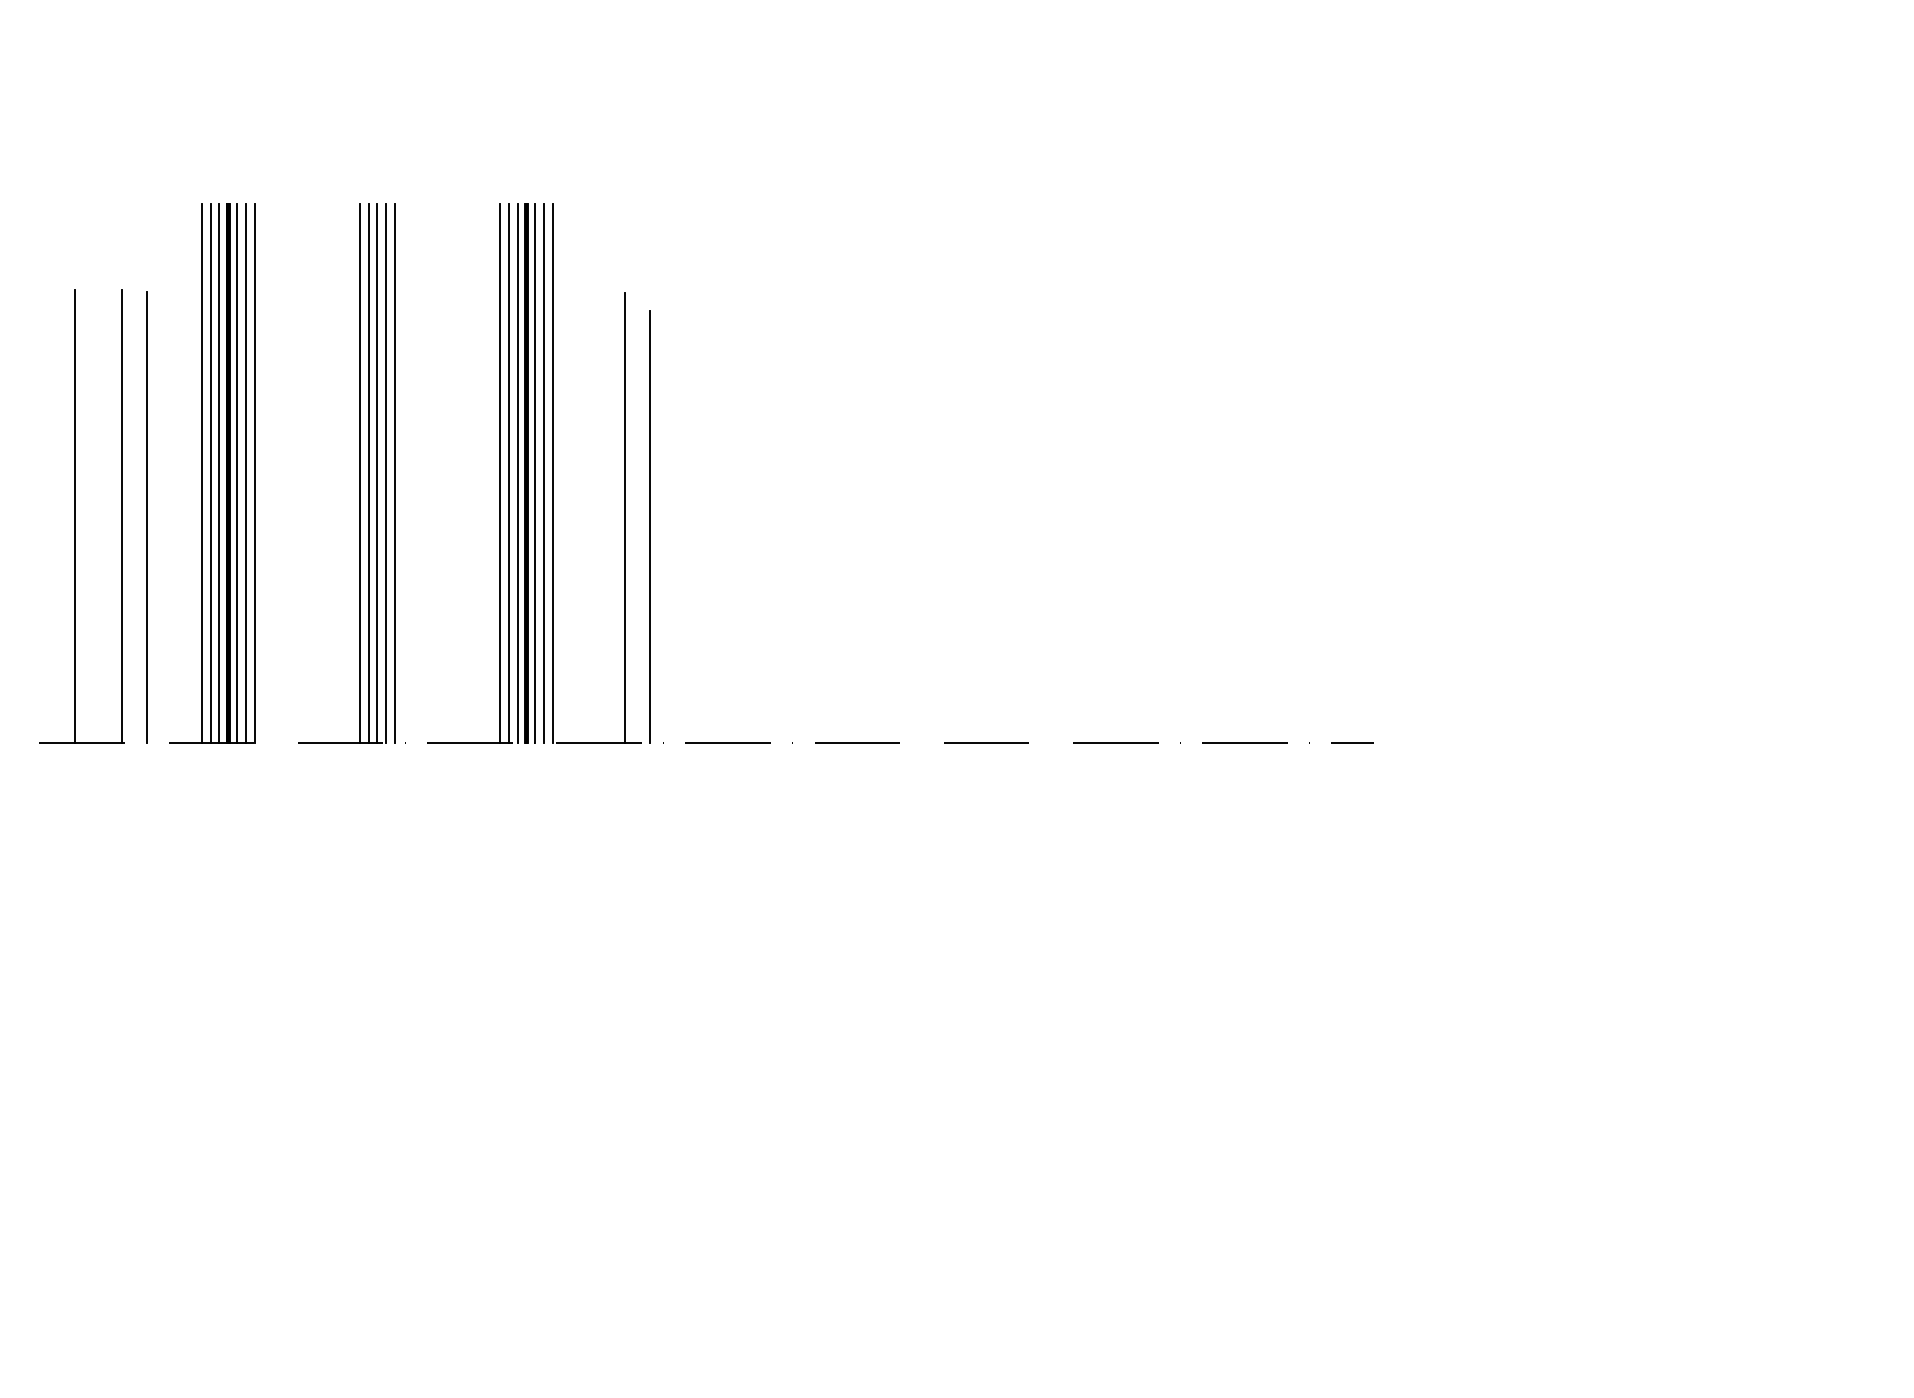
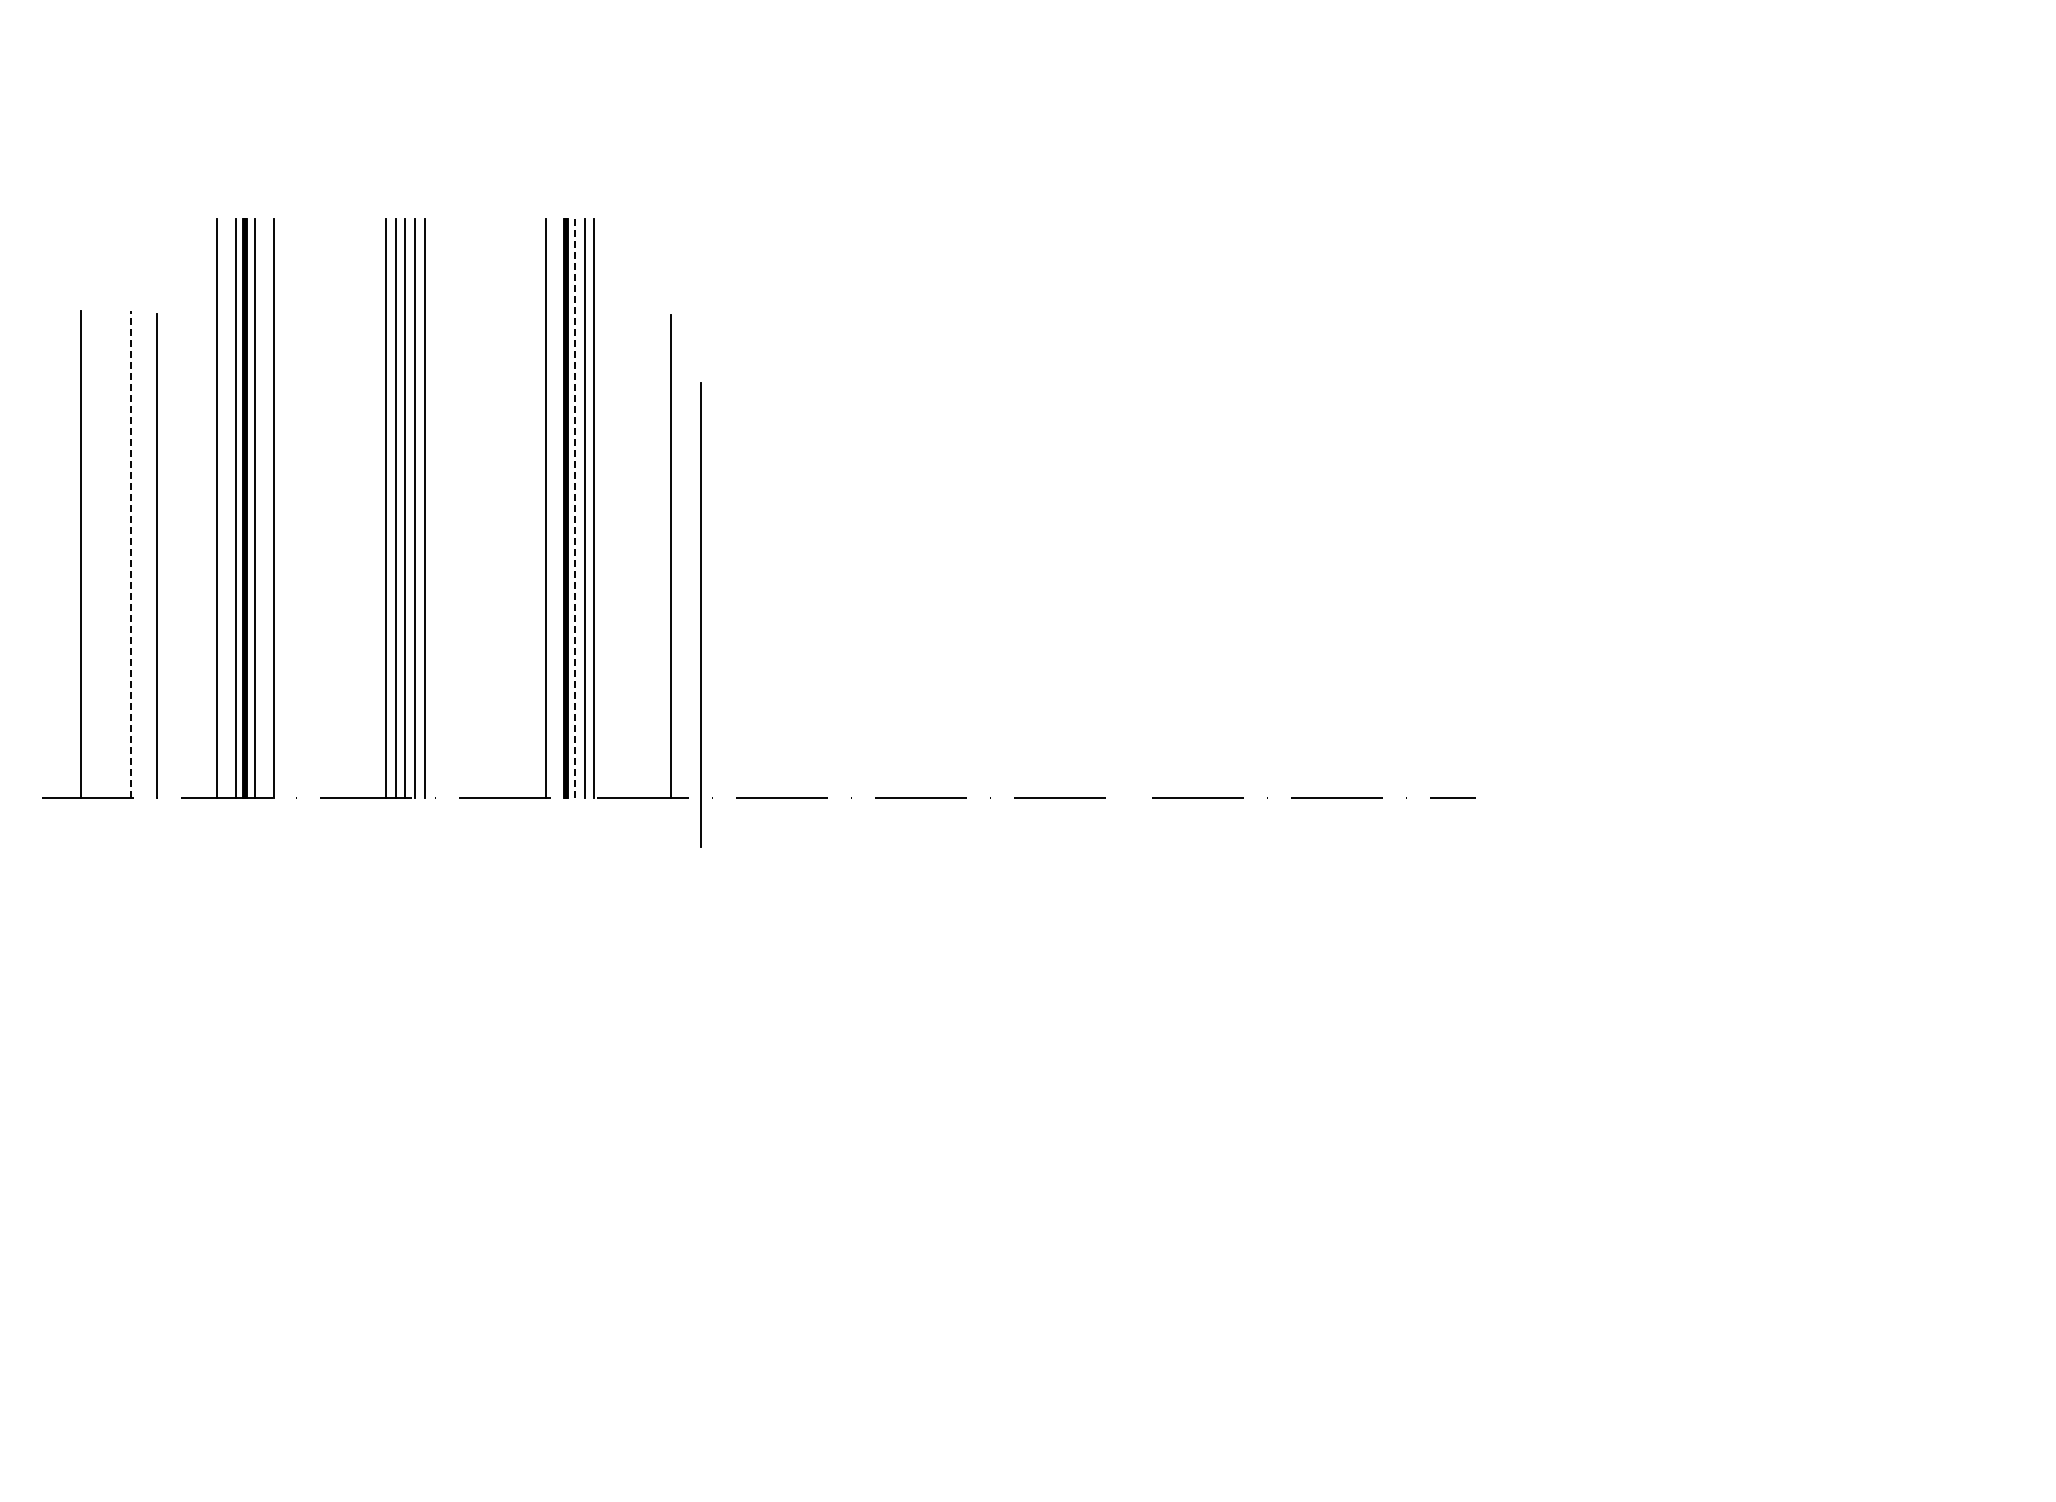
line: (210, 473) -> (226, 508), removed
line: (246, 473) -> (264, 508), removed
line: (499, 473) -> (536, 508), removed
line: (518, 473) -> (556, 508), removed
line: (535, 473) -> (575, 508), solid -> dashed
line: (121, 516) -> (130, 554), solid -> dashed
line: (649, 526) -> (700, 614), moved

